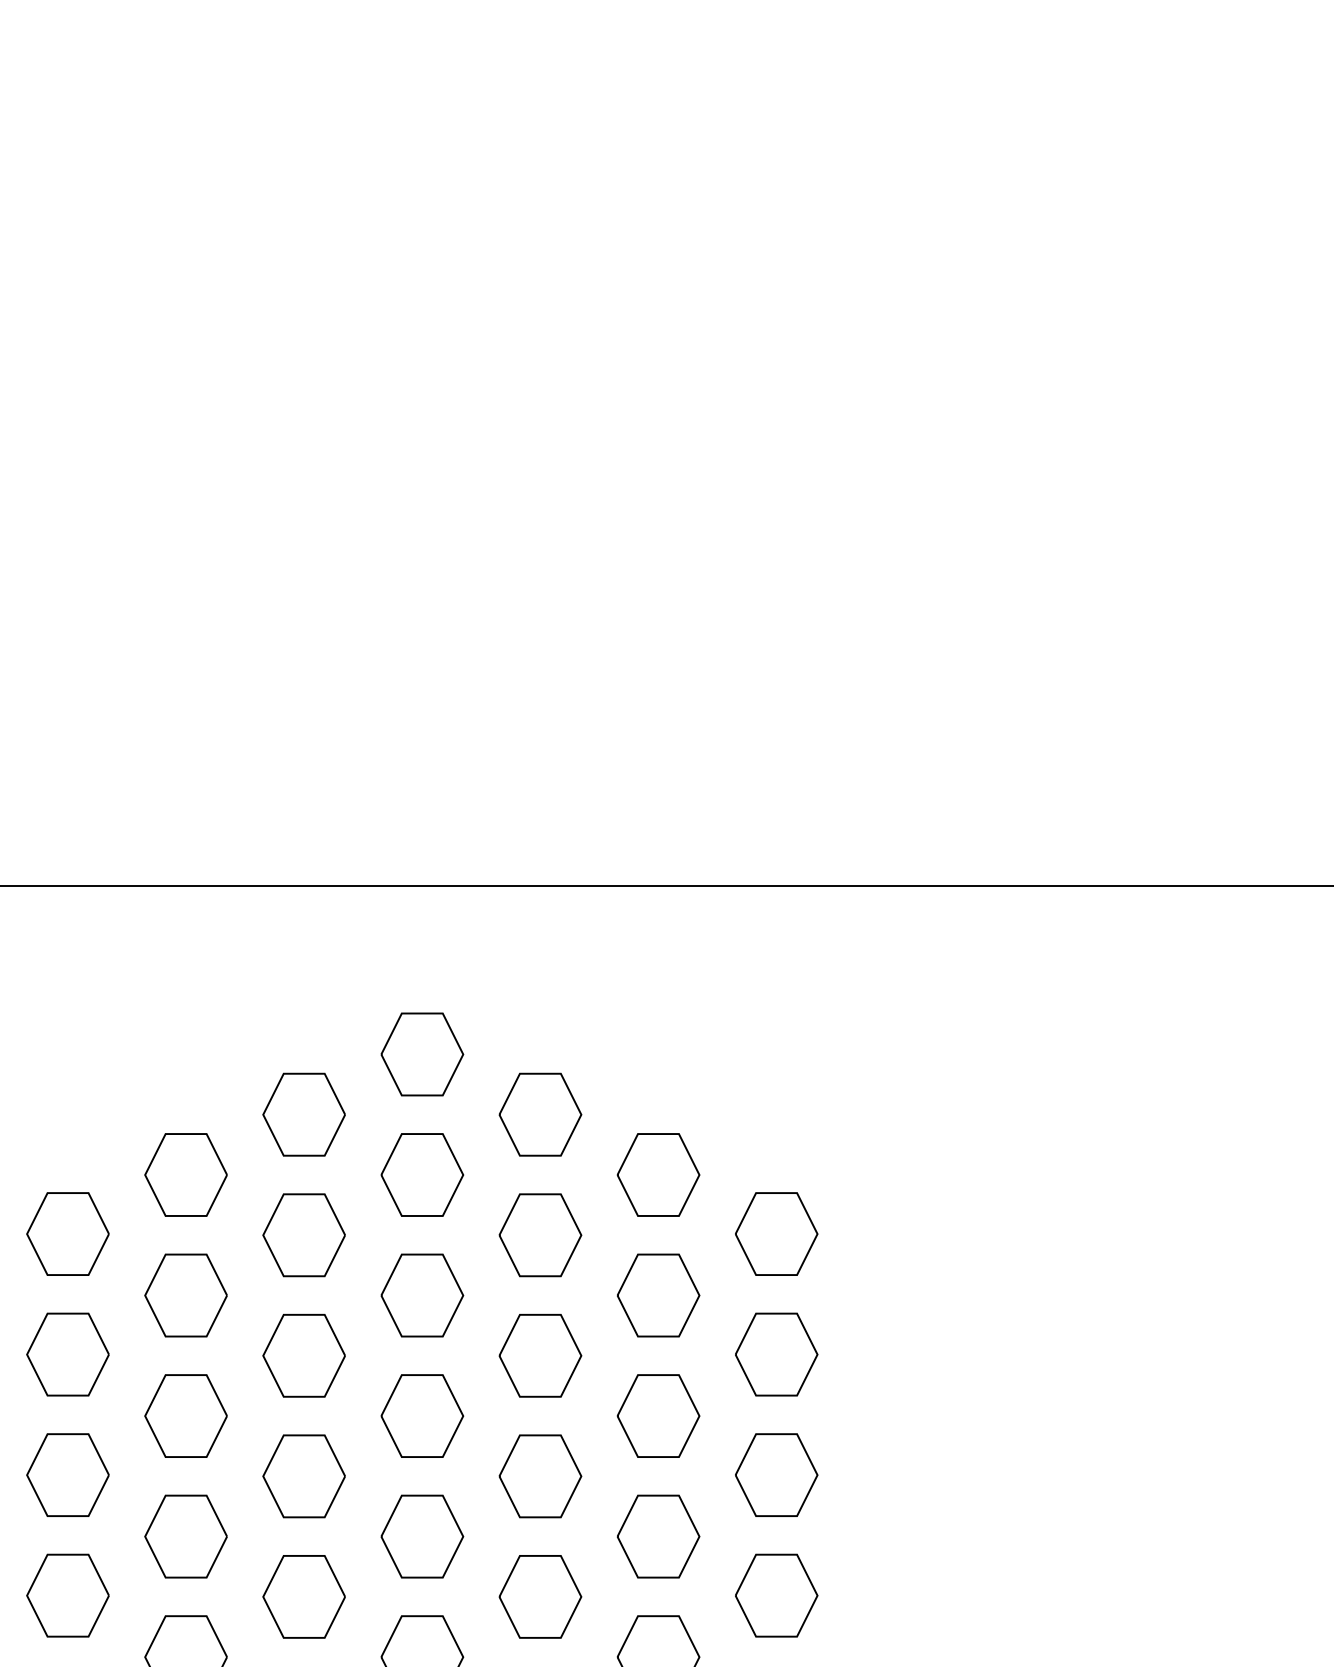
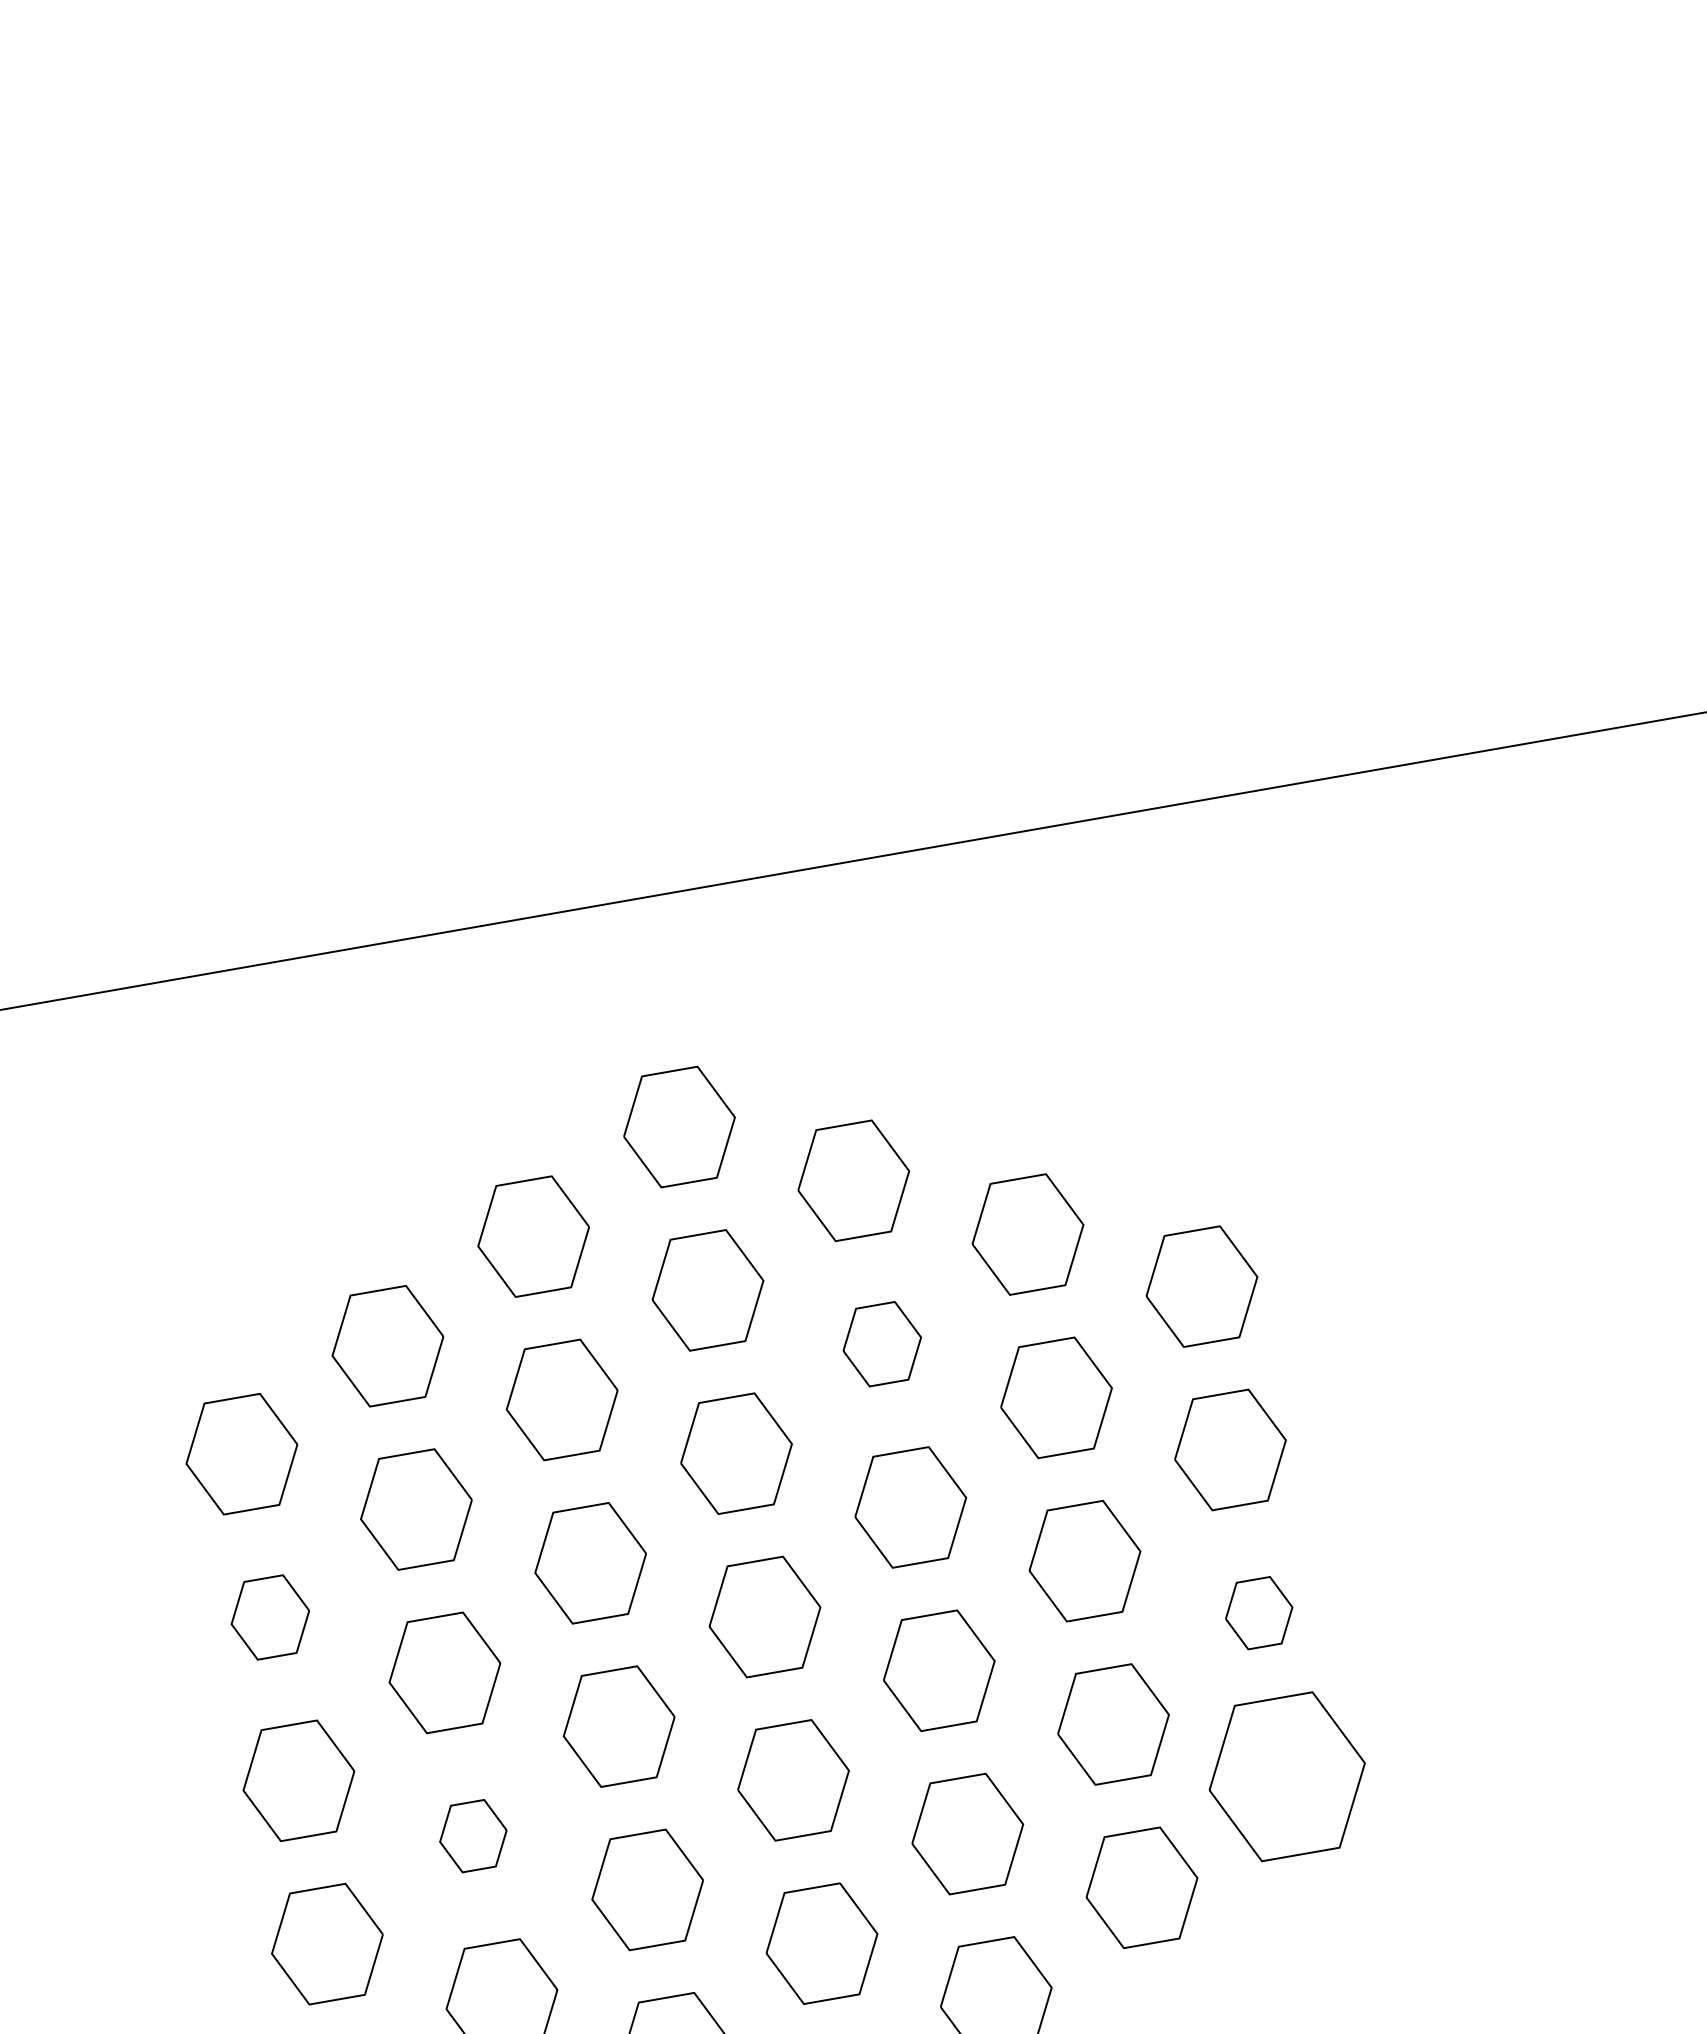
part: (540, 1235) -> (882, 1344), size x0.7
part: (67, 1354) -> (269, 1617), size x0.7
part: (776, 1474) -> (1258, 1612), size x0.6
part: (185, 1536) -> (472, 1836), size x0.6
part: (776, 1595) -> (1287, 1776), size x1.4

